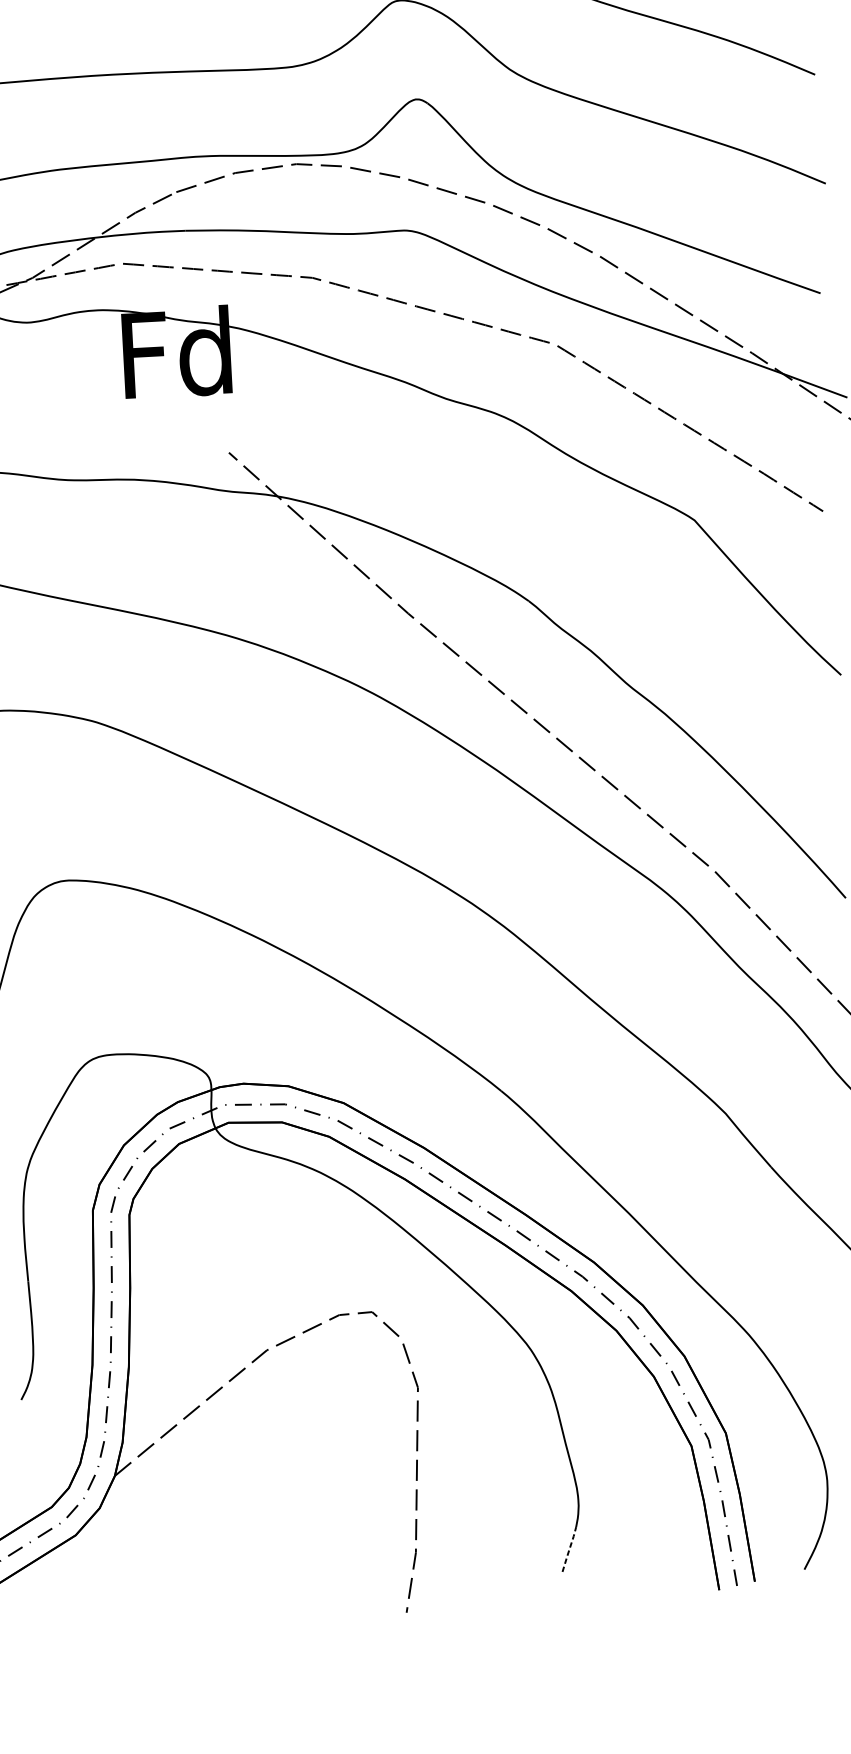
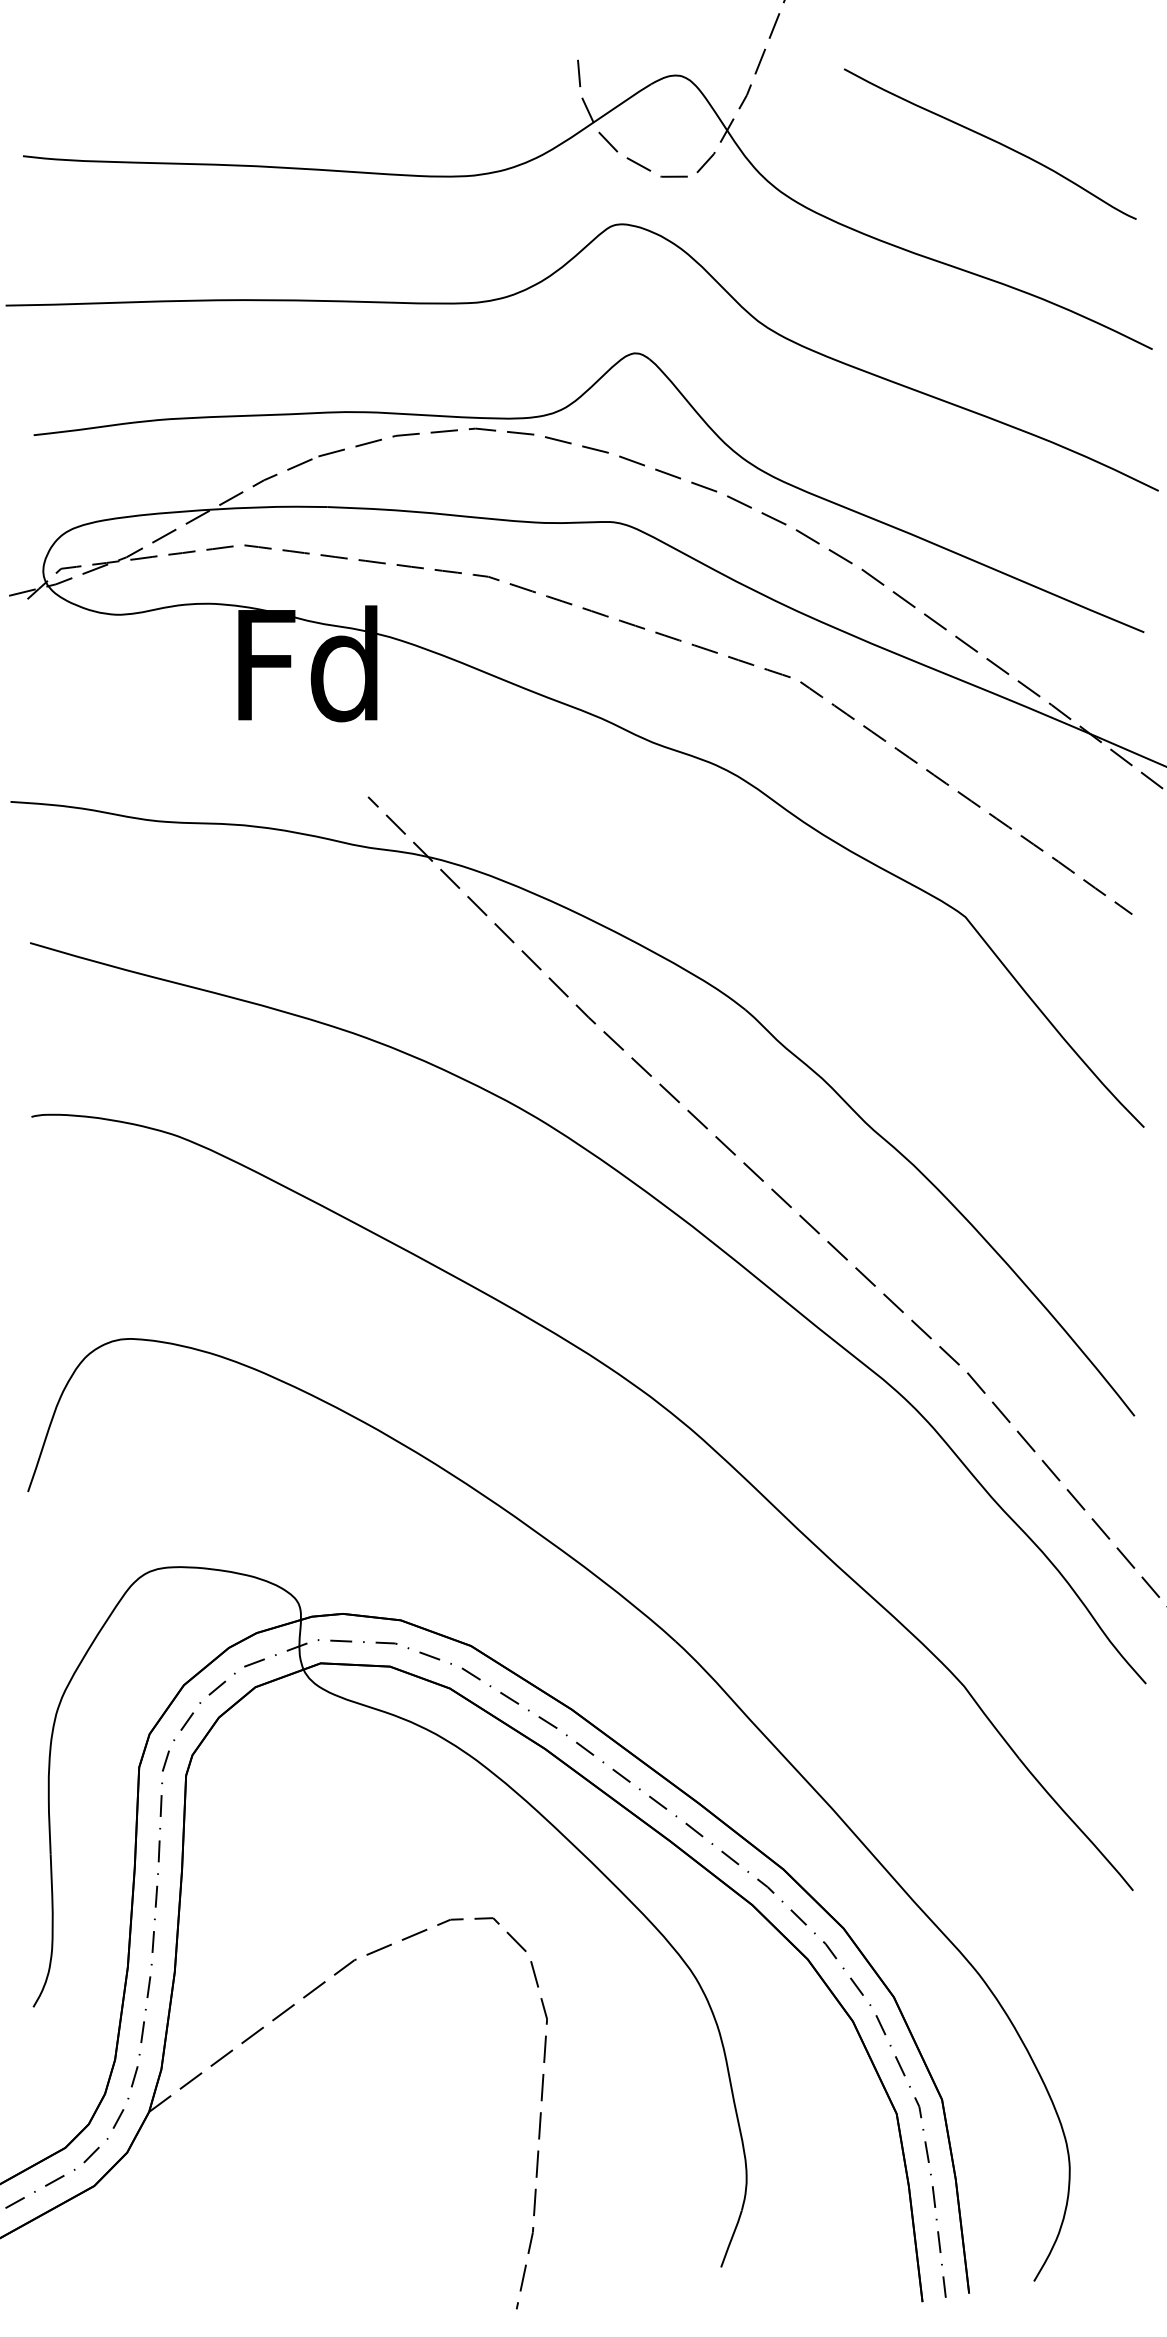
line: (569, 1549) -> (731, 2238), dashed -> solid

